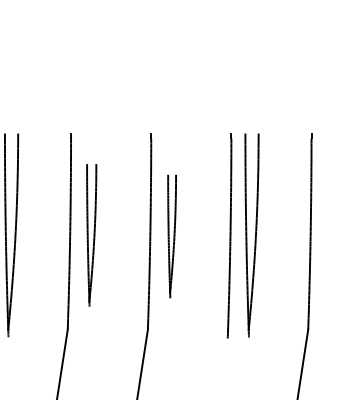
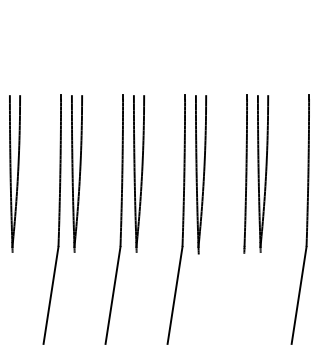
part: (91, 234) -> (138, 173), size x1.43
part: (172, 236) -> (201, 174), size x1.67

